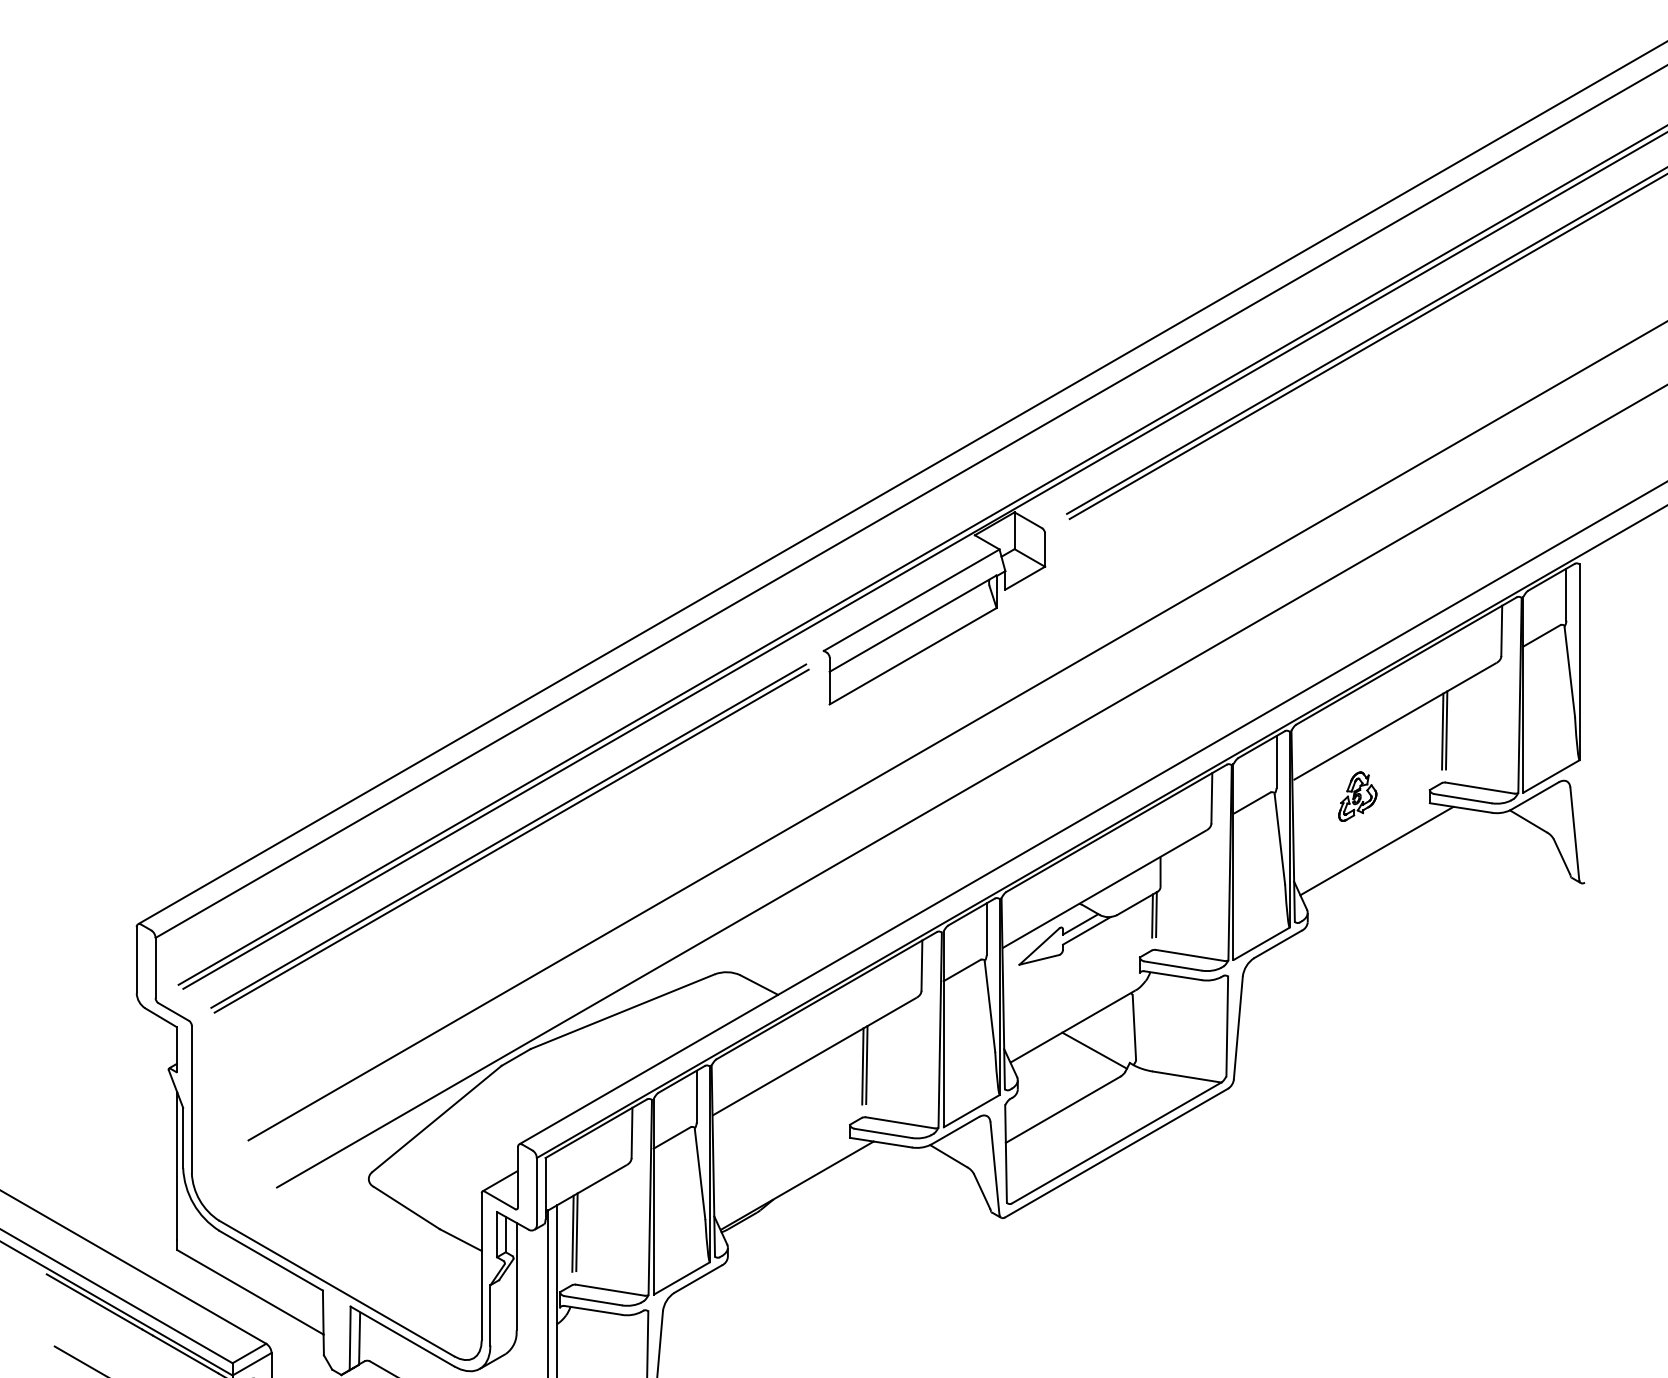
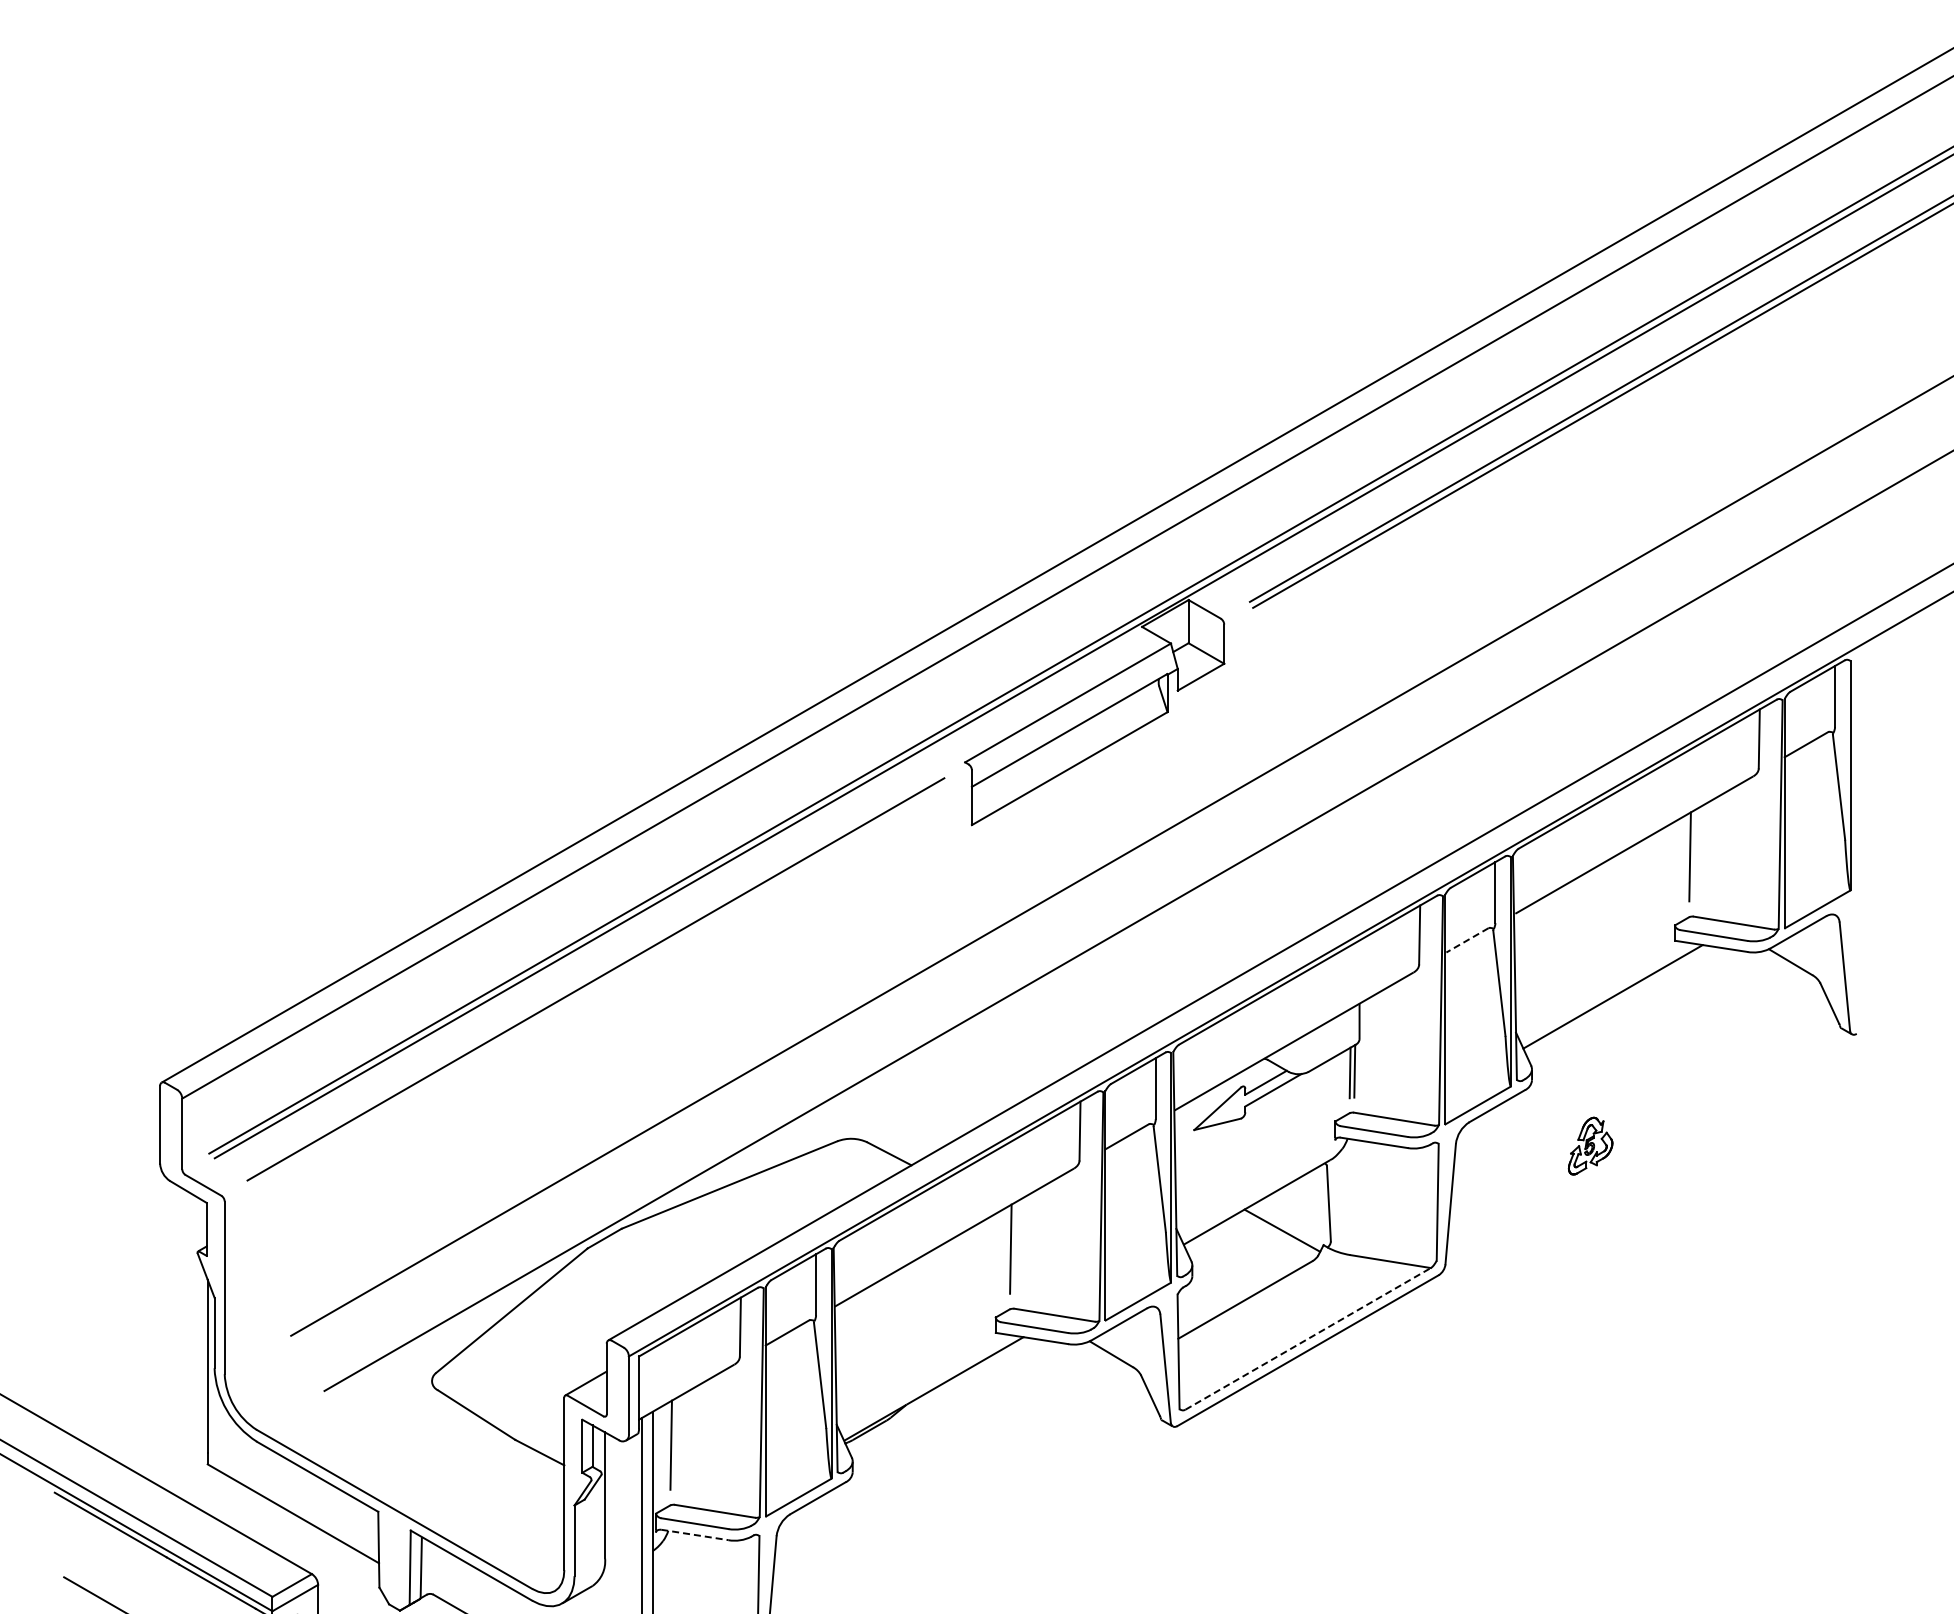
line: (1446, 730) -> (1694, 855), removed
part: (1357, 796) -> (1590, 1145), moved
line: (1252, 802) -> (1467, 940), solid -> dashed
line: (511, 841) -> (599, 985), removed
line: (866, 1065) -> (1015, 1247), removed
line: (1116, 1142) -> (1308, 1338), solid -> dashed
line: (576, 1231) -> (675, 1442), removed
line: (593, 1310) -> (695, 1535), solid -> dashed

